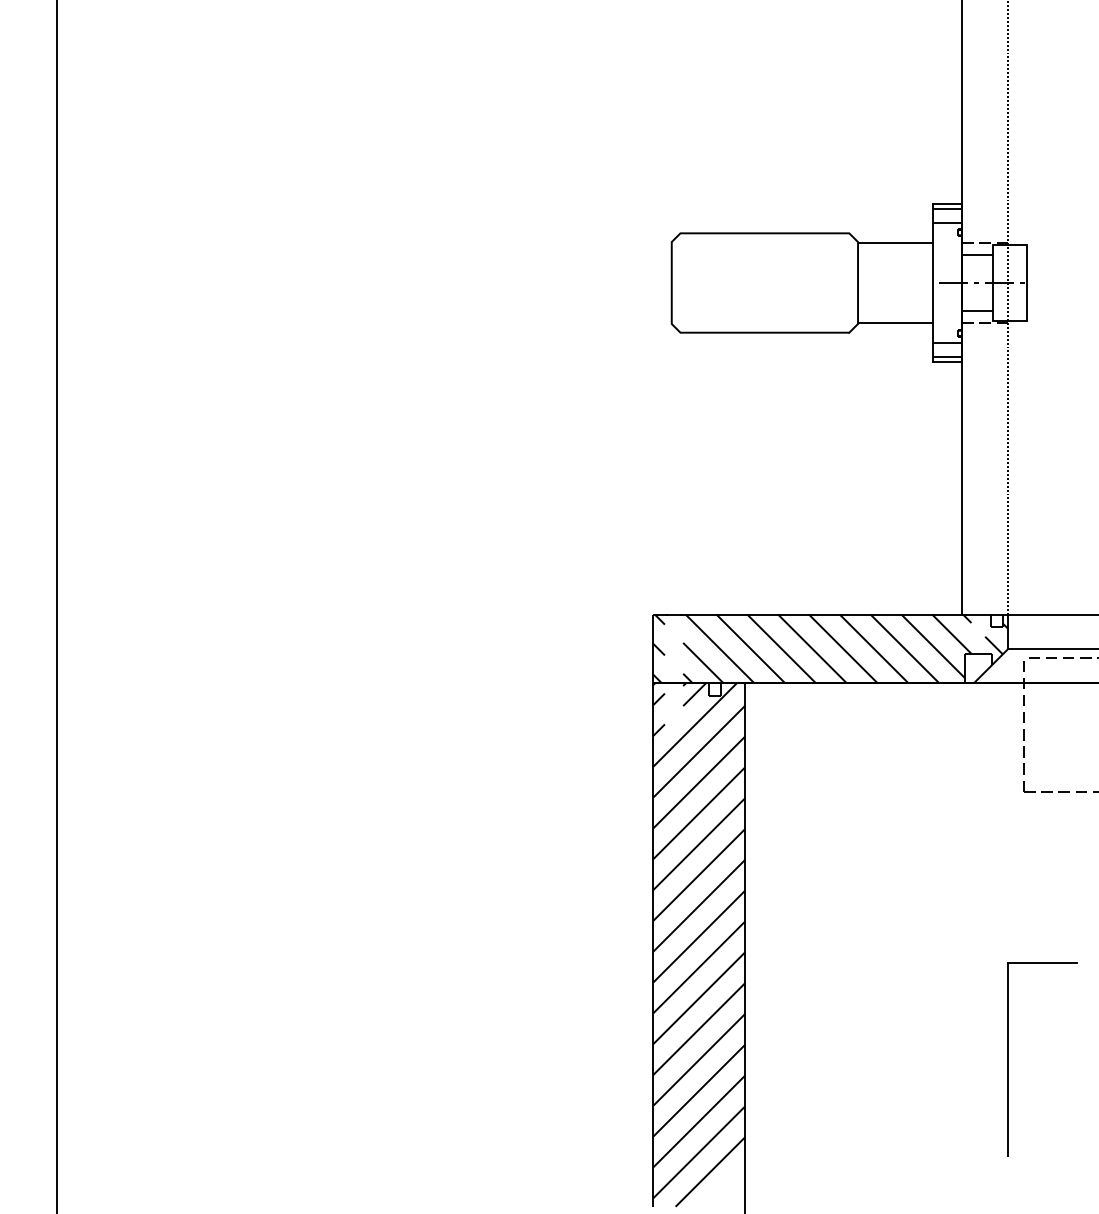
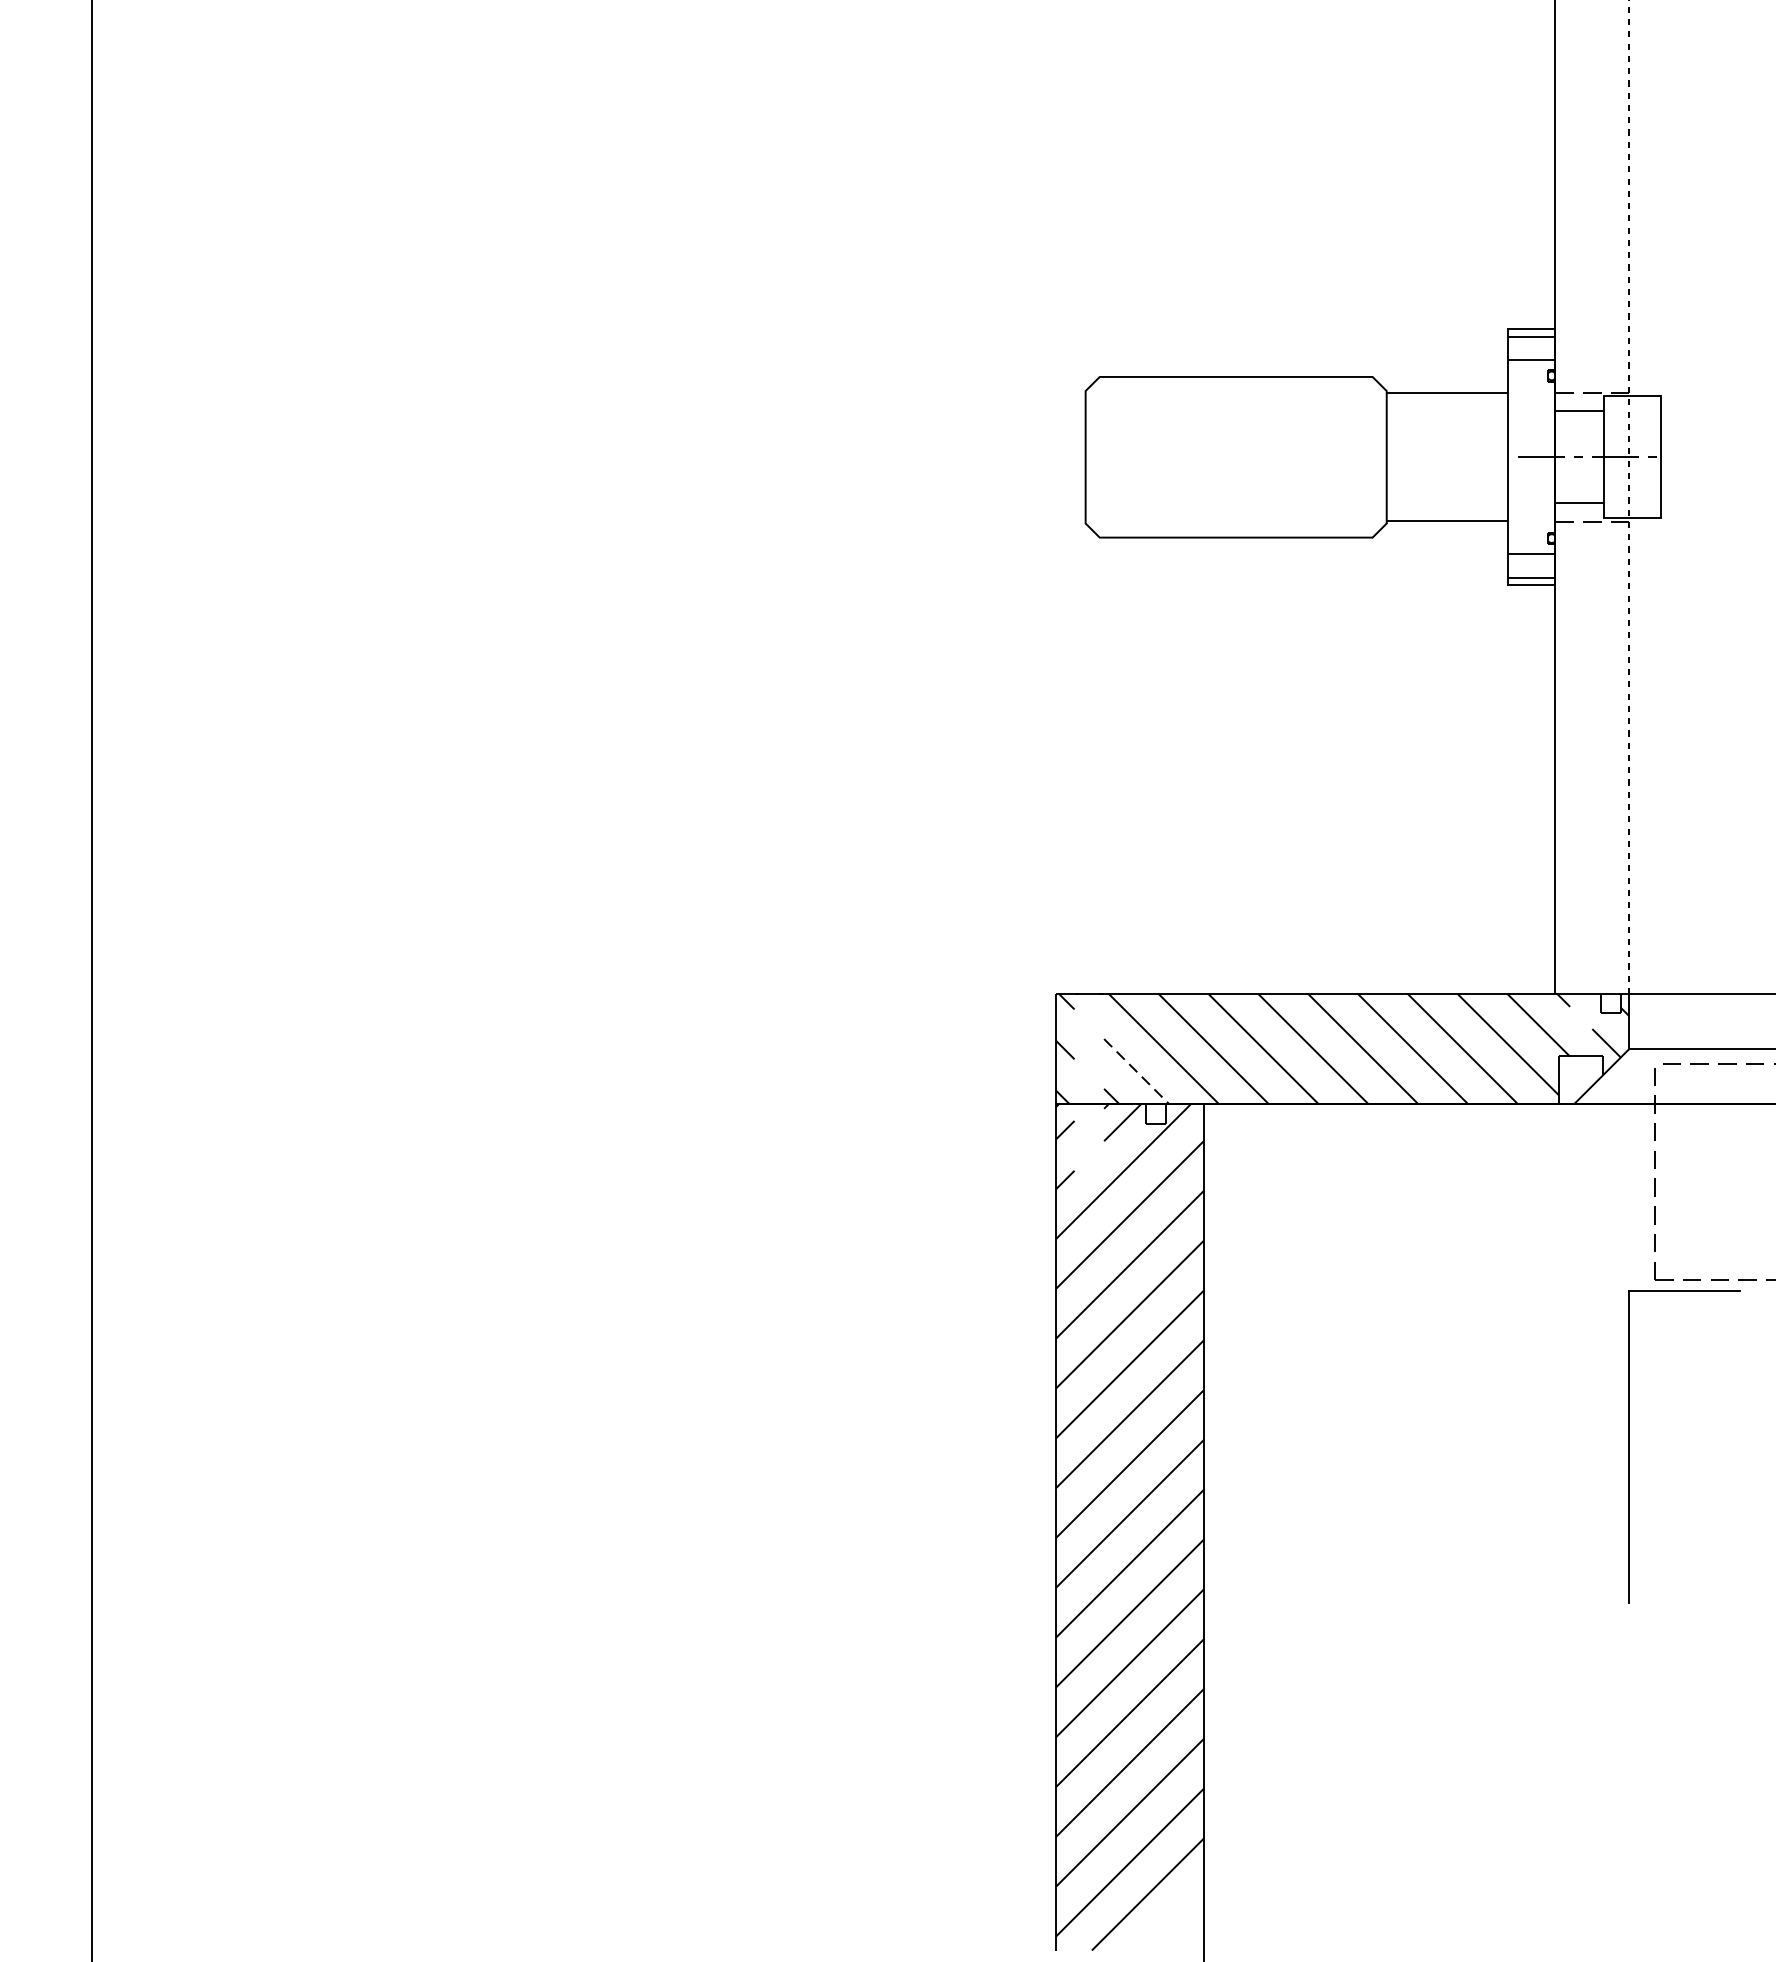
line: (703, 663) -> (1136, 1072), solid -> dashed
part: (1008, 1059) -> (1629, 1447), moved

